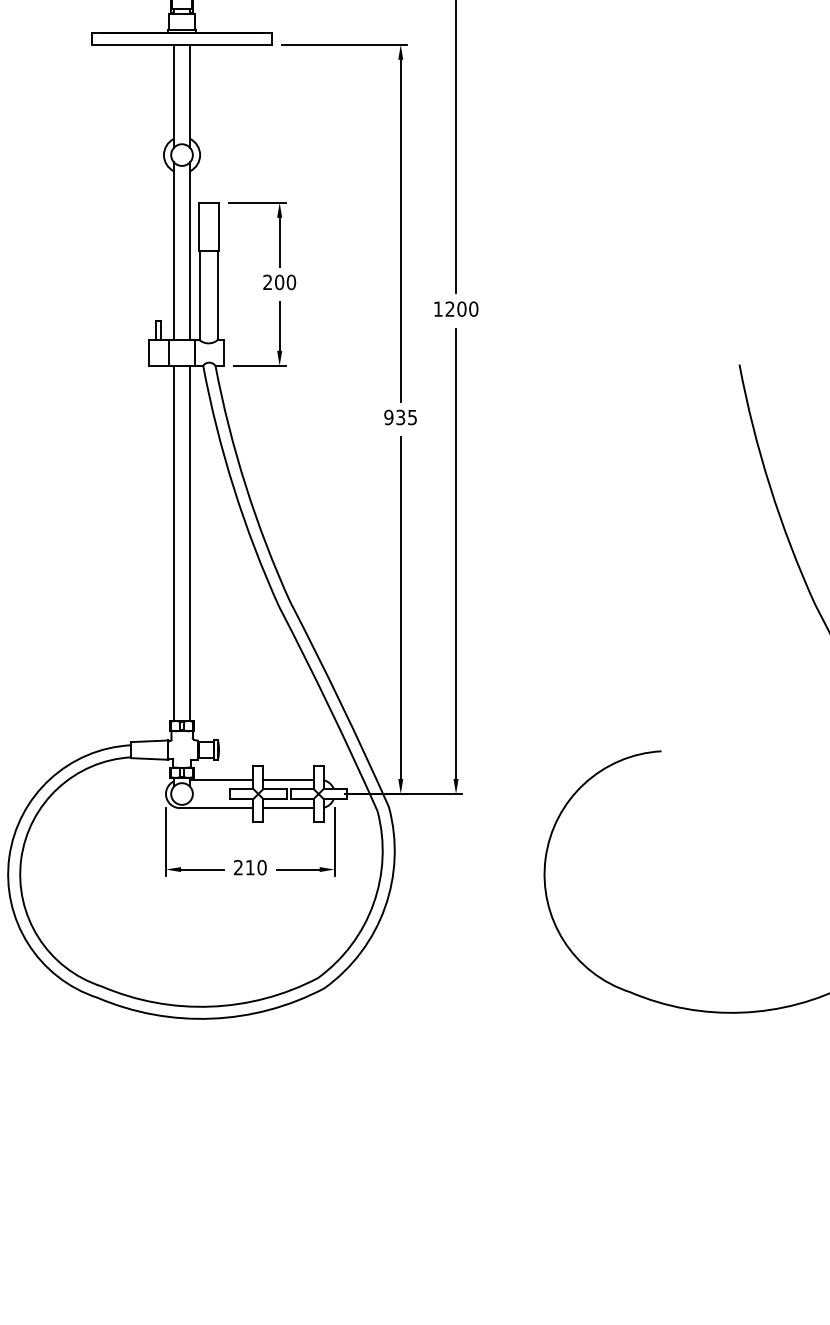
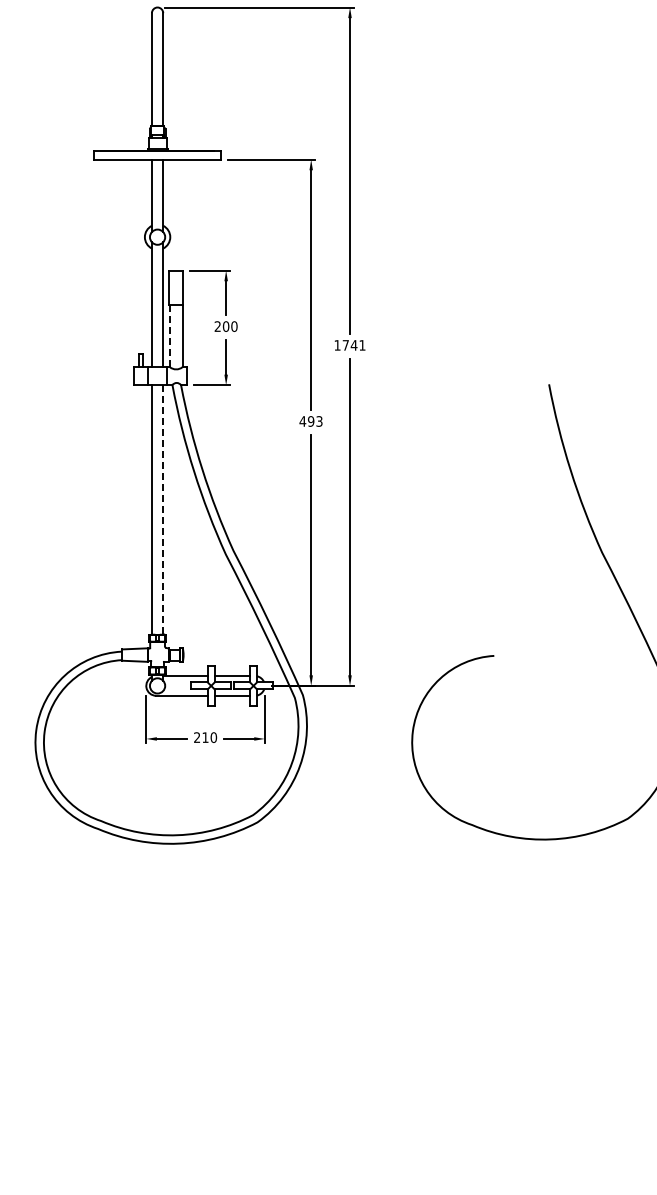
line: (198, 296) -> (169, 336), solid -> dashed
text: (460, 309) -> (353, 345), 1200 -> 1741
text: (399, 417) -> (310, 421), 935 -> 493
line: (190, 542) -> (163, 509), solid -> dashed

